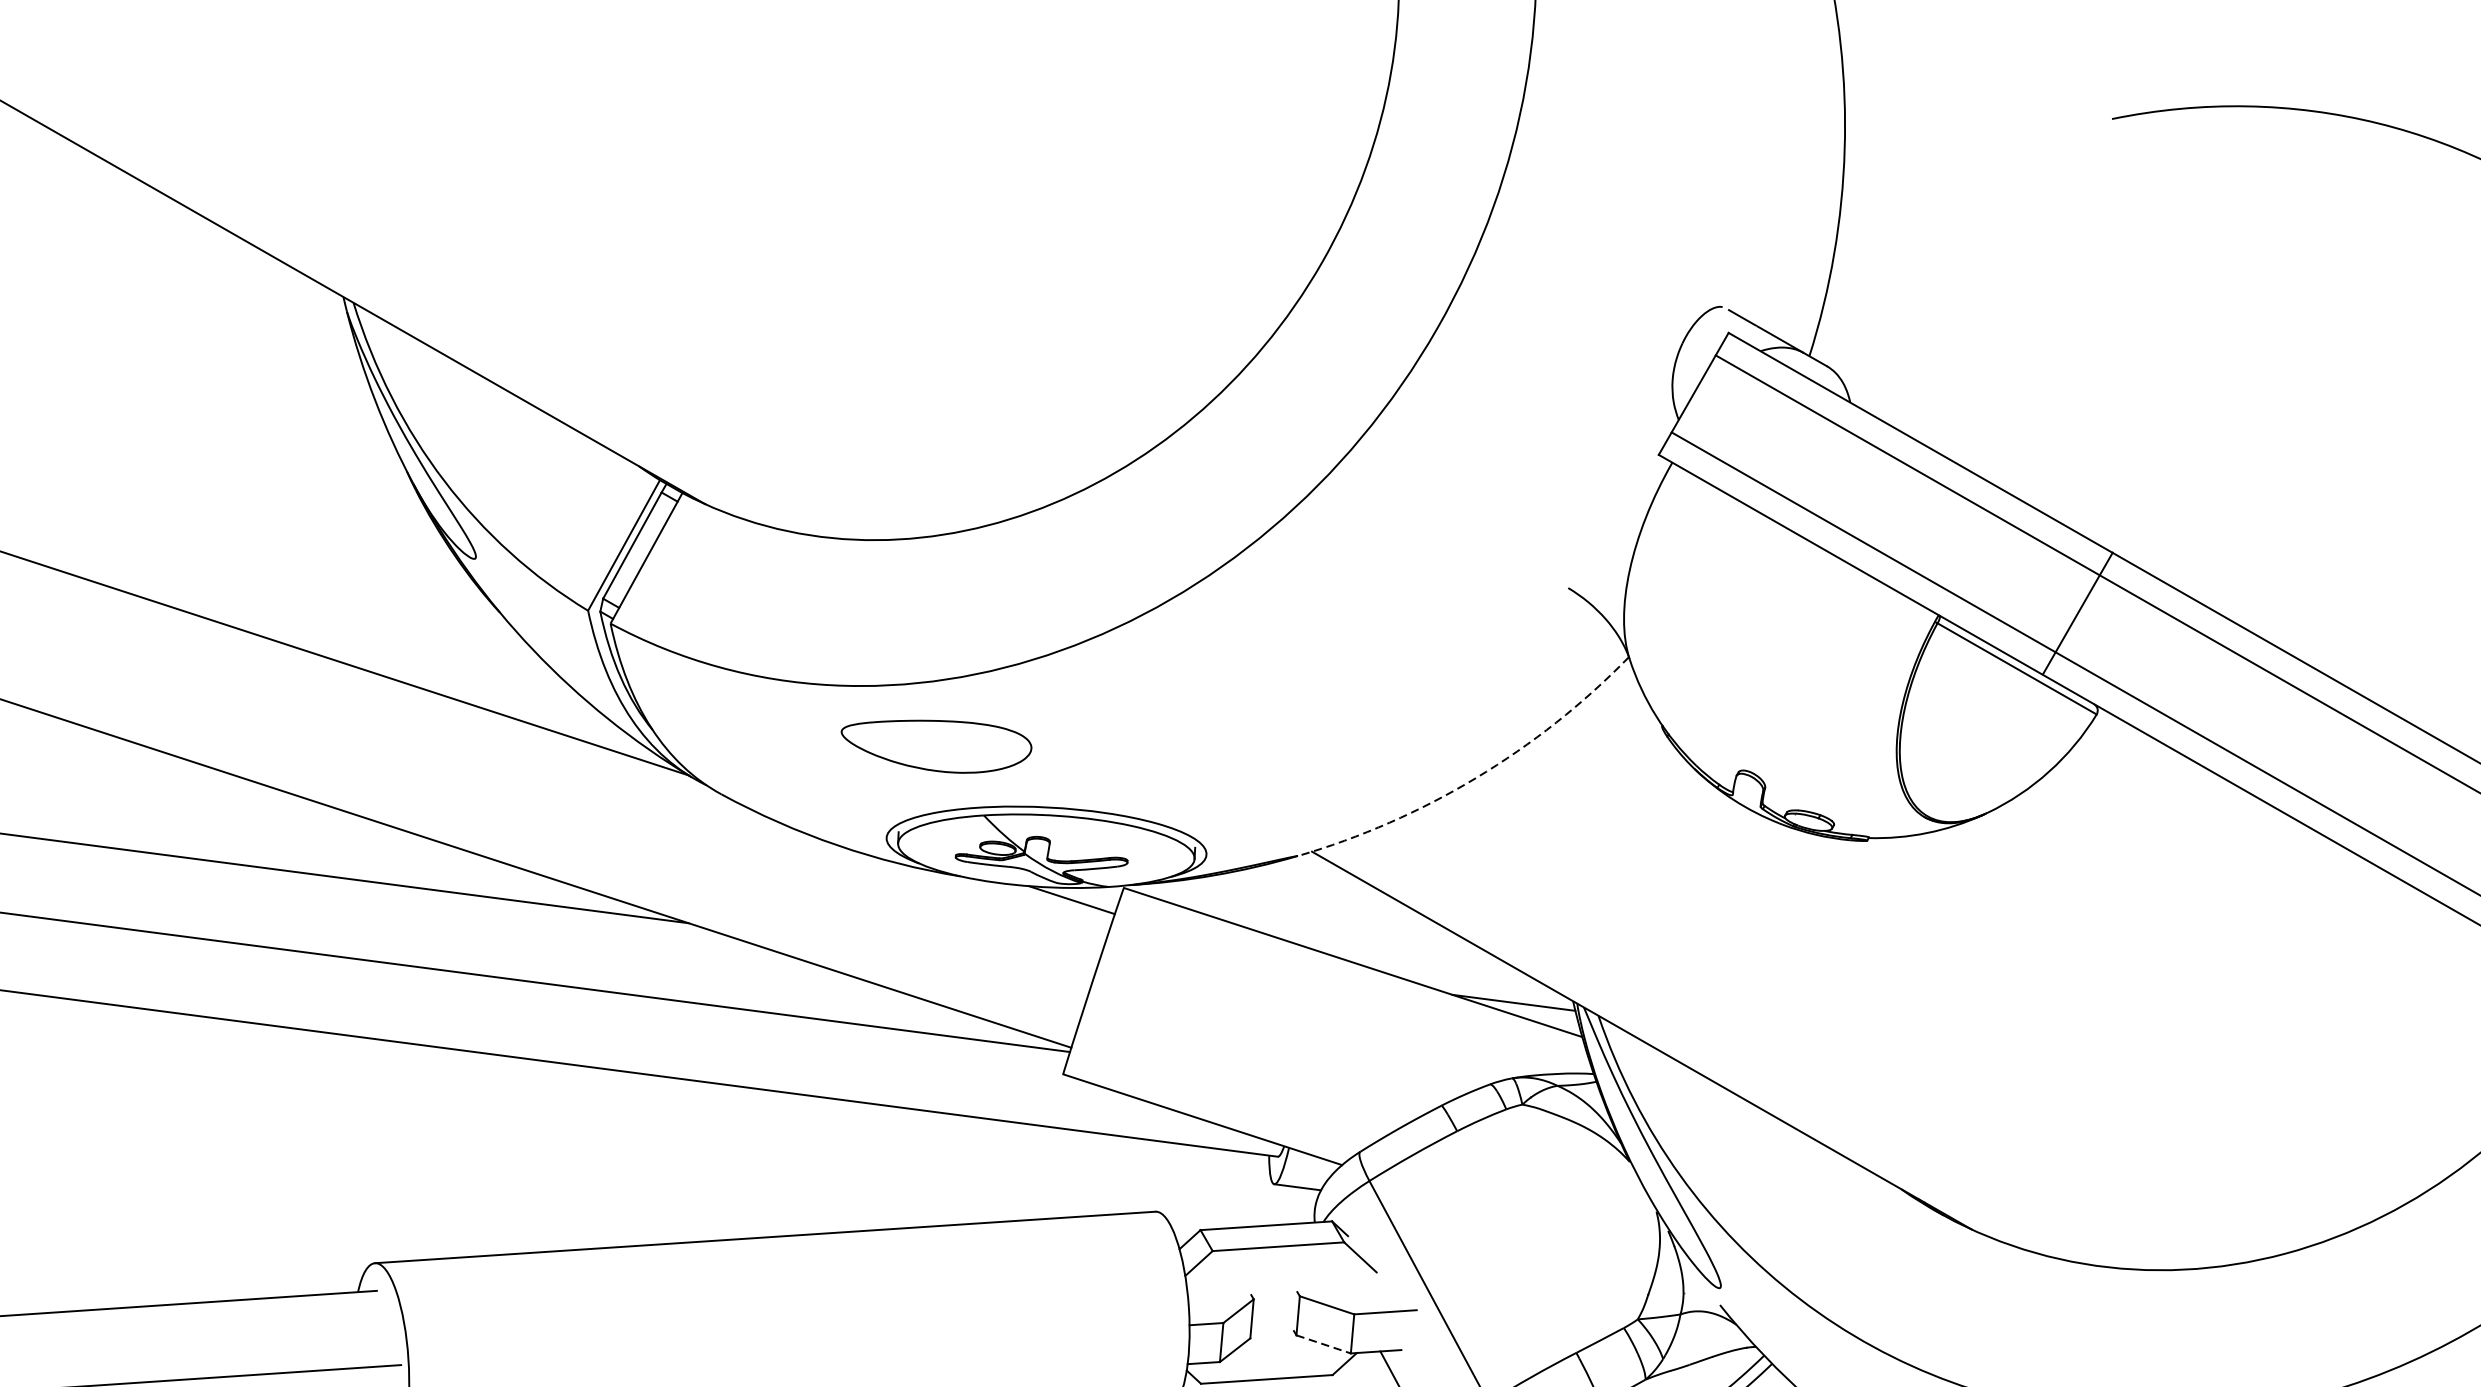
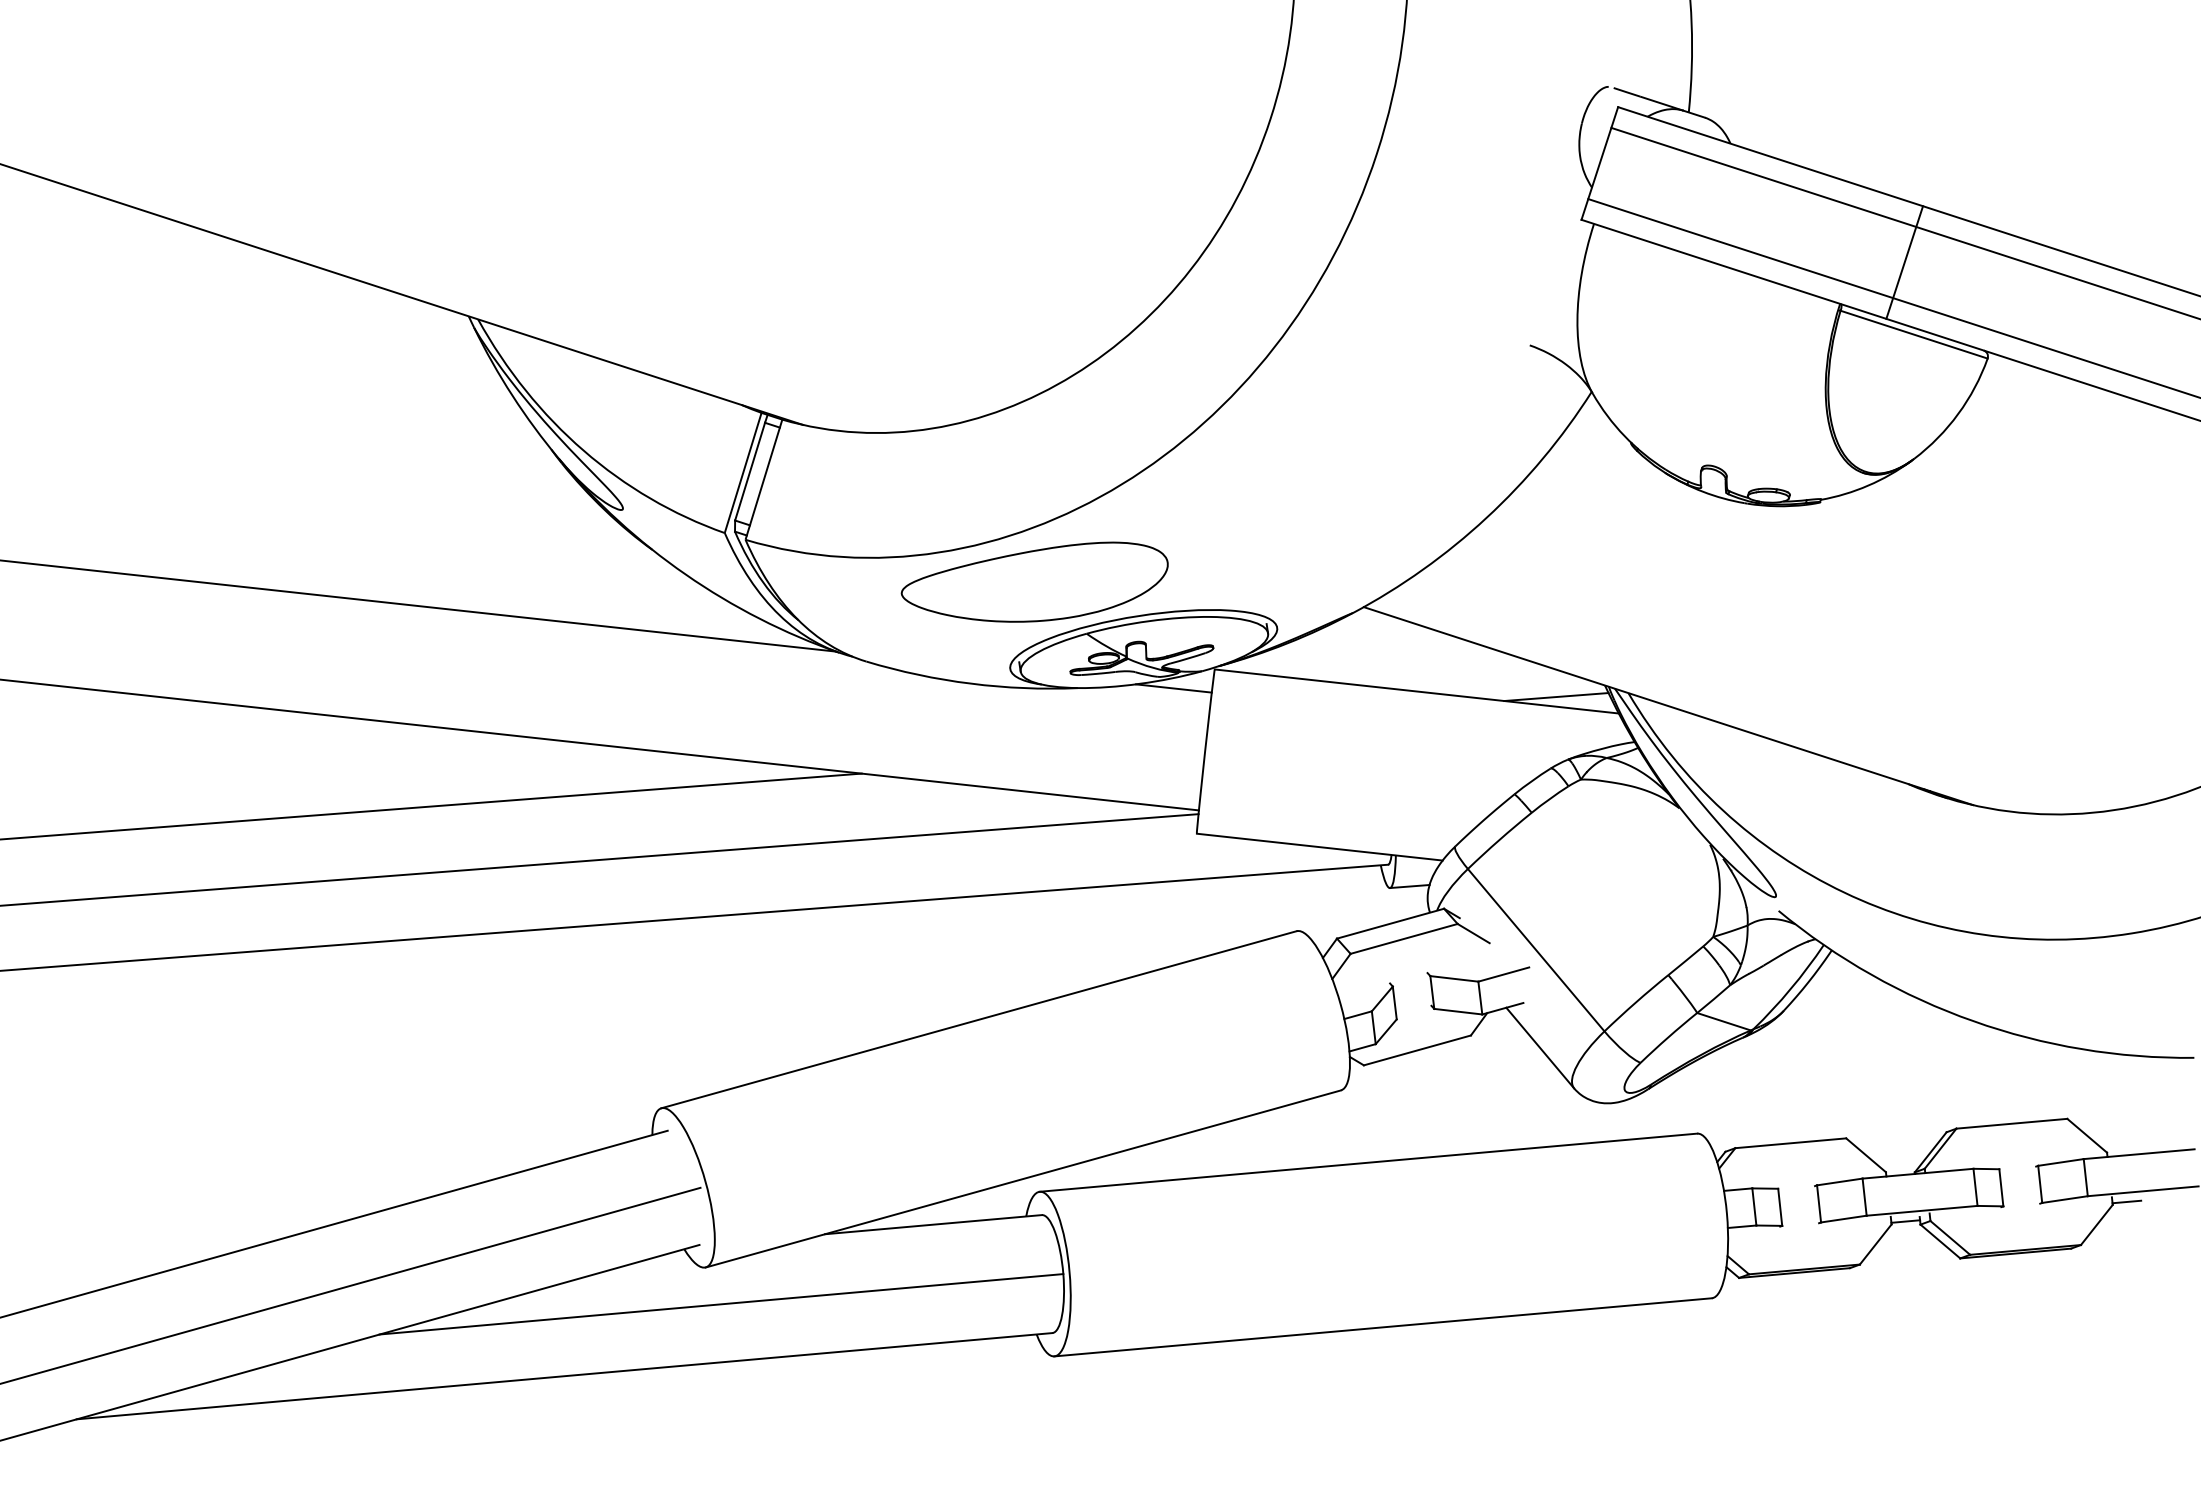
line: (2077, 613) -> (1904, 262), moved
part: (935, 742) -> (1034, 581), size x1.67
arc: (1476, 777) -> (1486, 517), dashed -> solid
line: (1323, 1344) -> (1458, 1011), dashed -> solid

